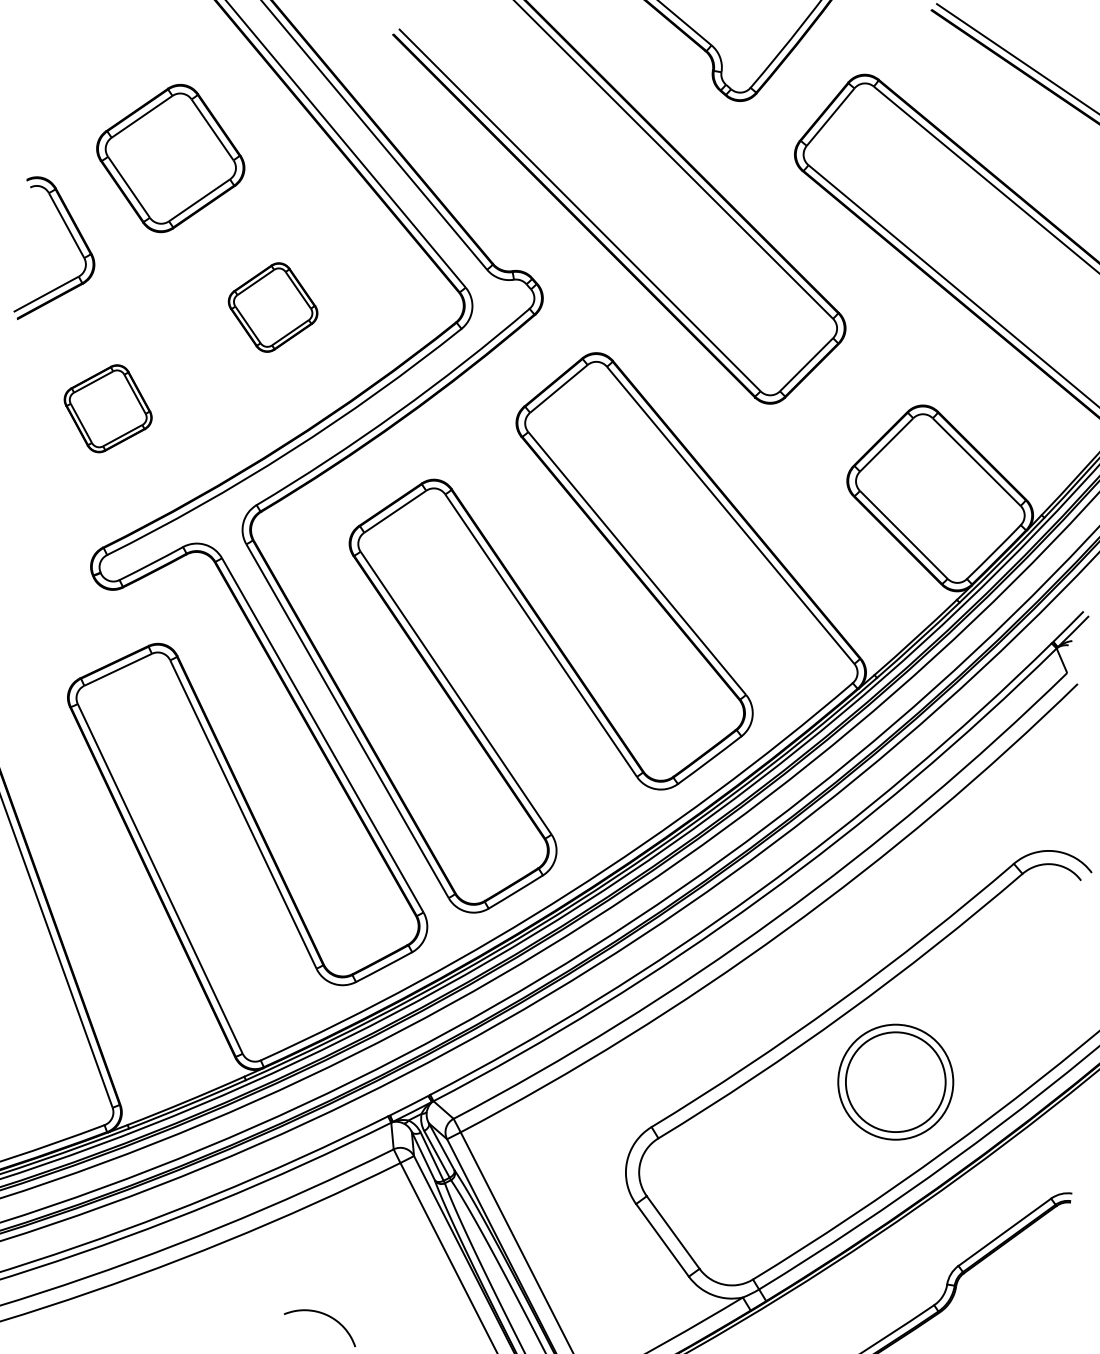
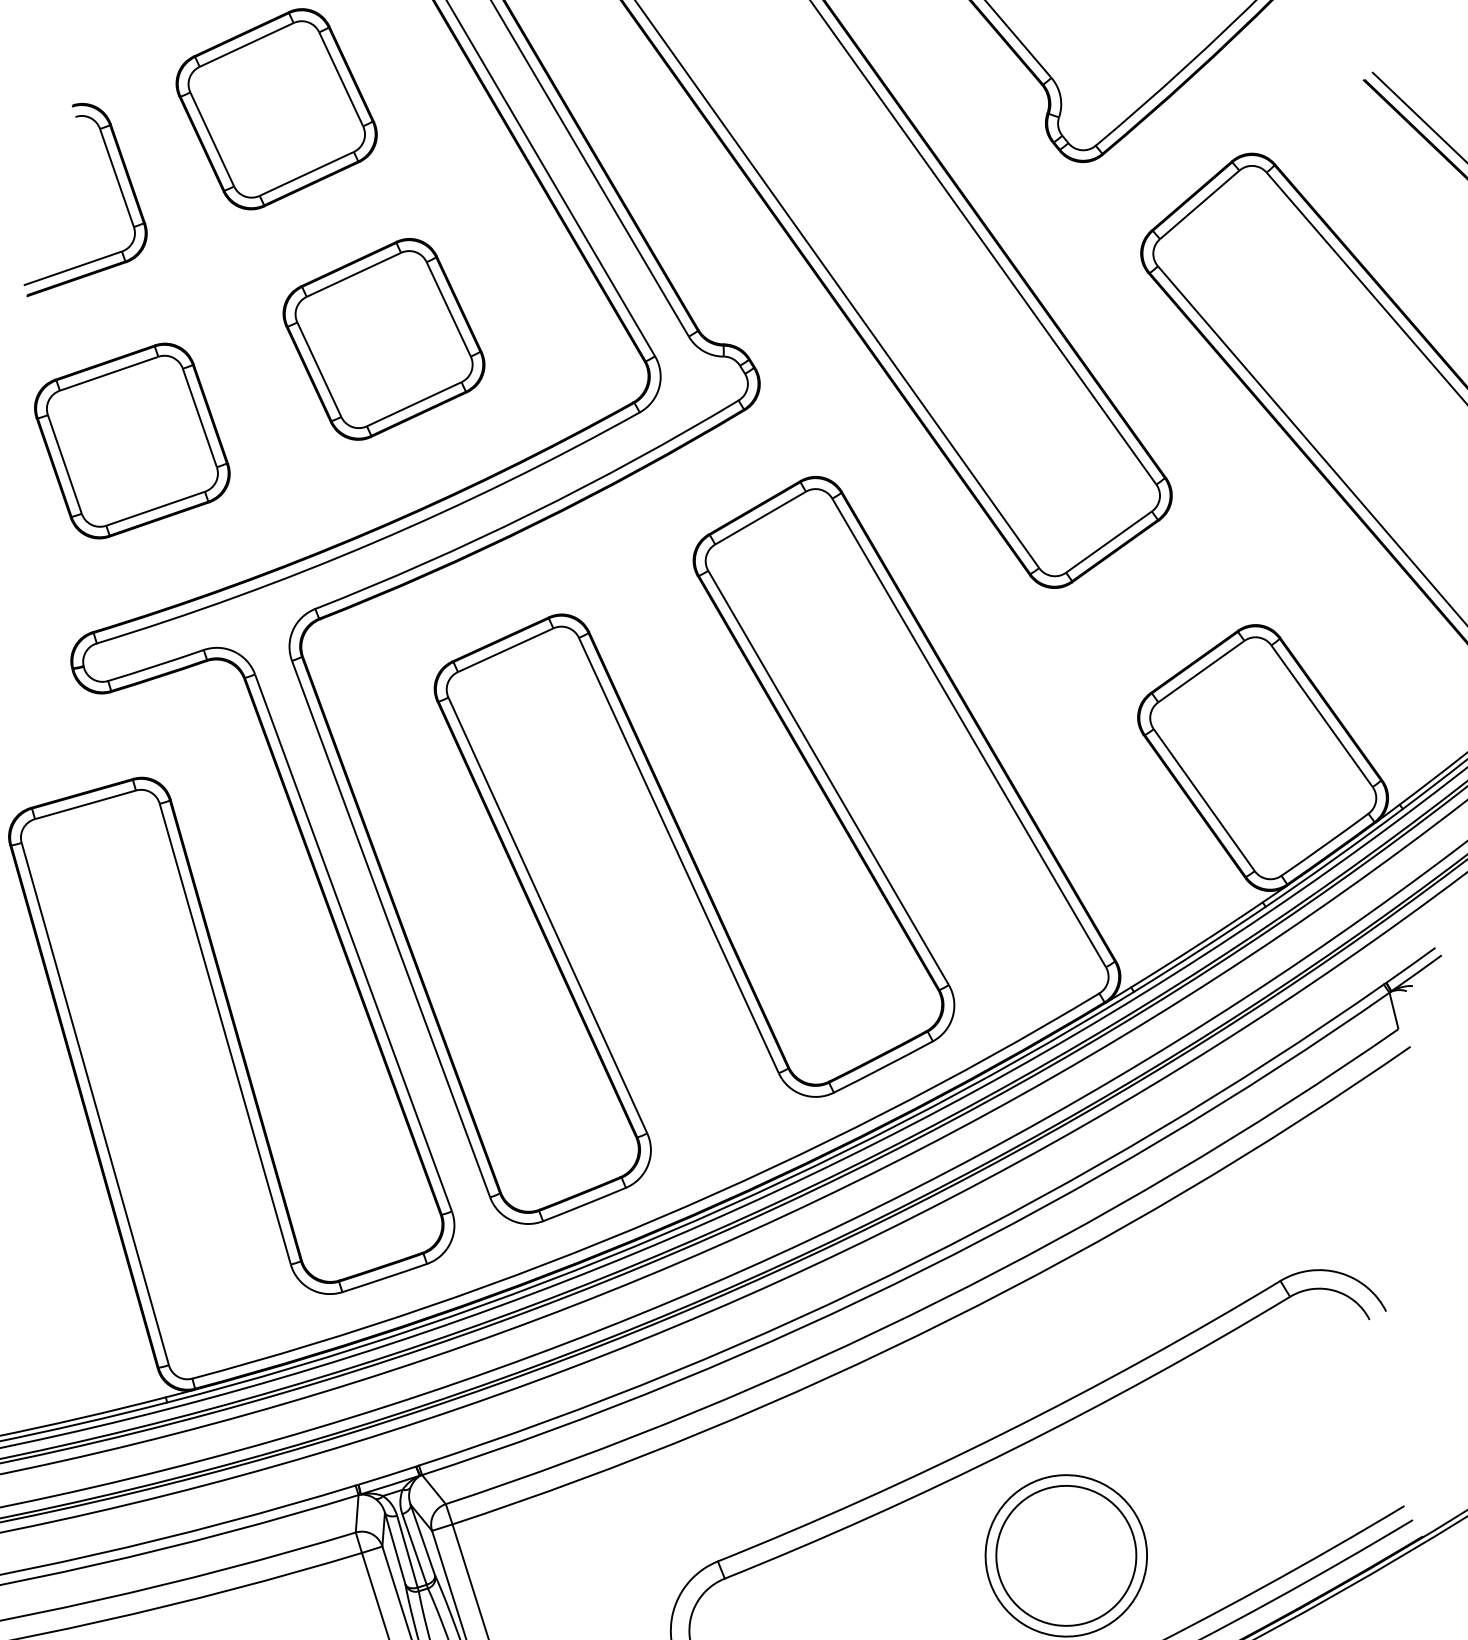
part: (272, 307) -> (383, 339), size x1.67
part: (107, 408) -> (131, 440), size x1.67

